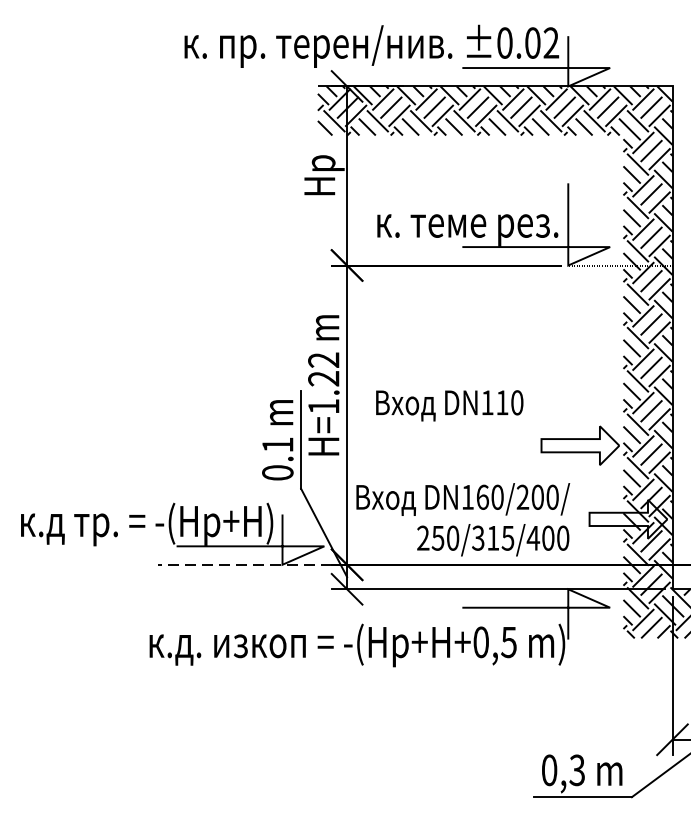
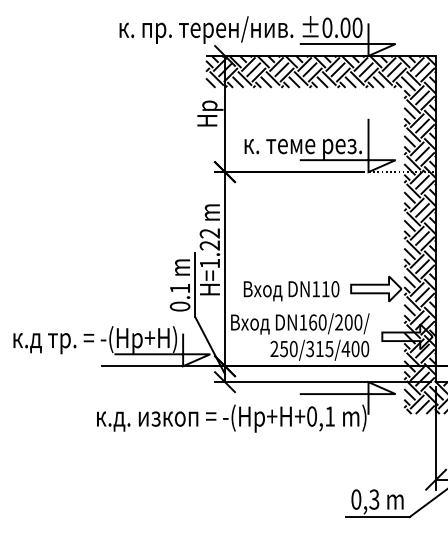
text: (551, 42) -> (357, 27), ±0.02 -> ±0.00
text: (449, 406) -> (291, 291), moved
line: (244, 565) -> (158, 366), dashed -> solid
text: (508, 642) -> (329, 416), -(Hp+H+0,5 -> -(Hp+H+0,1

